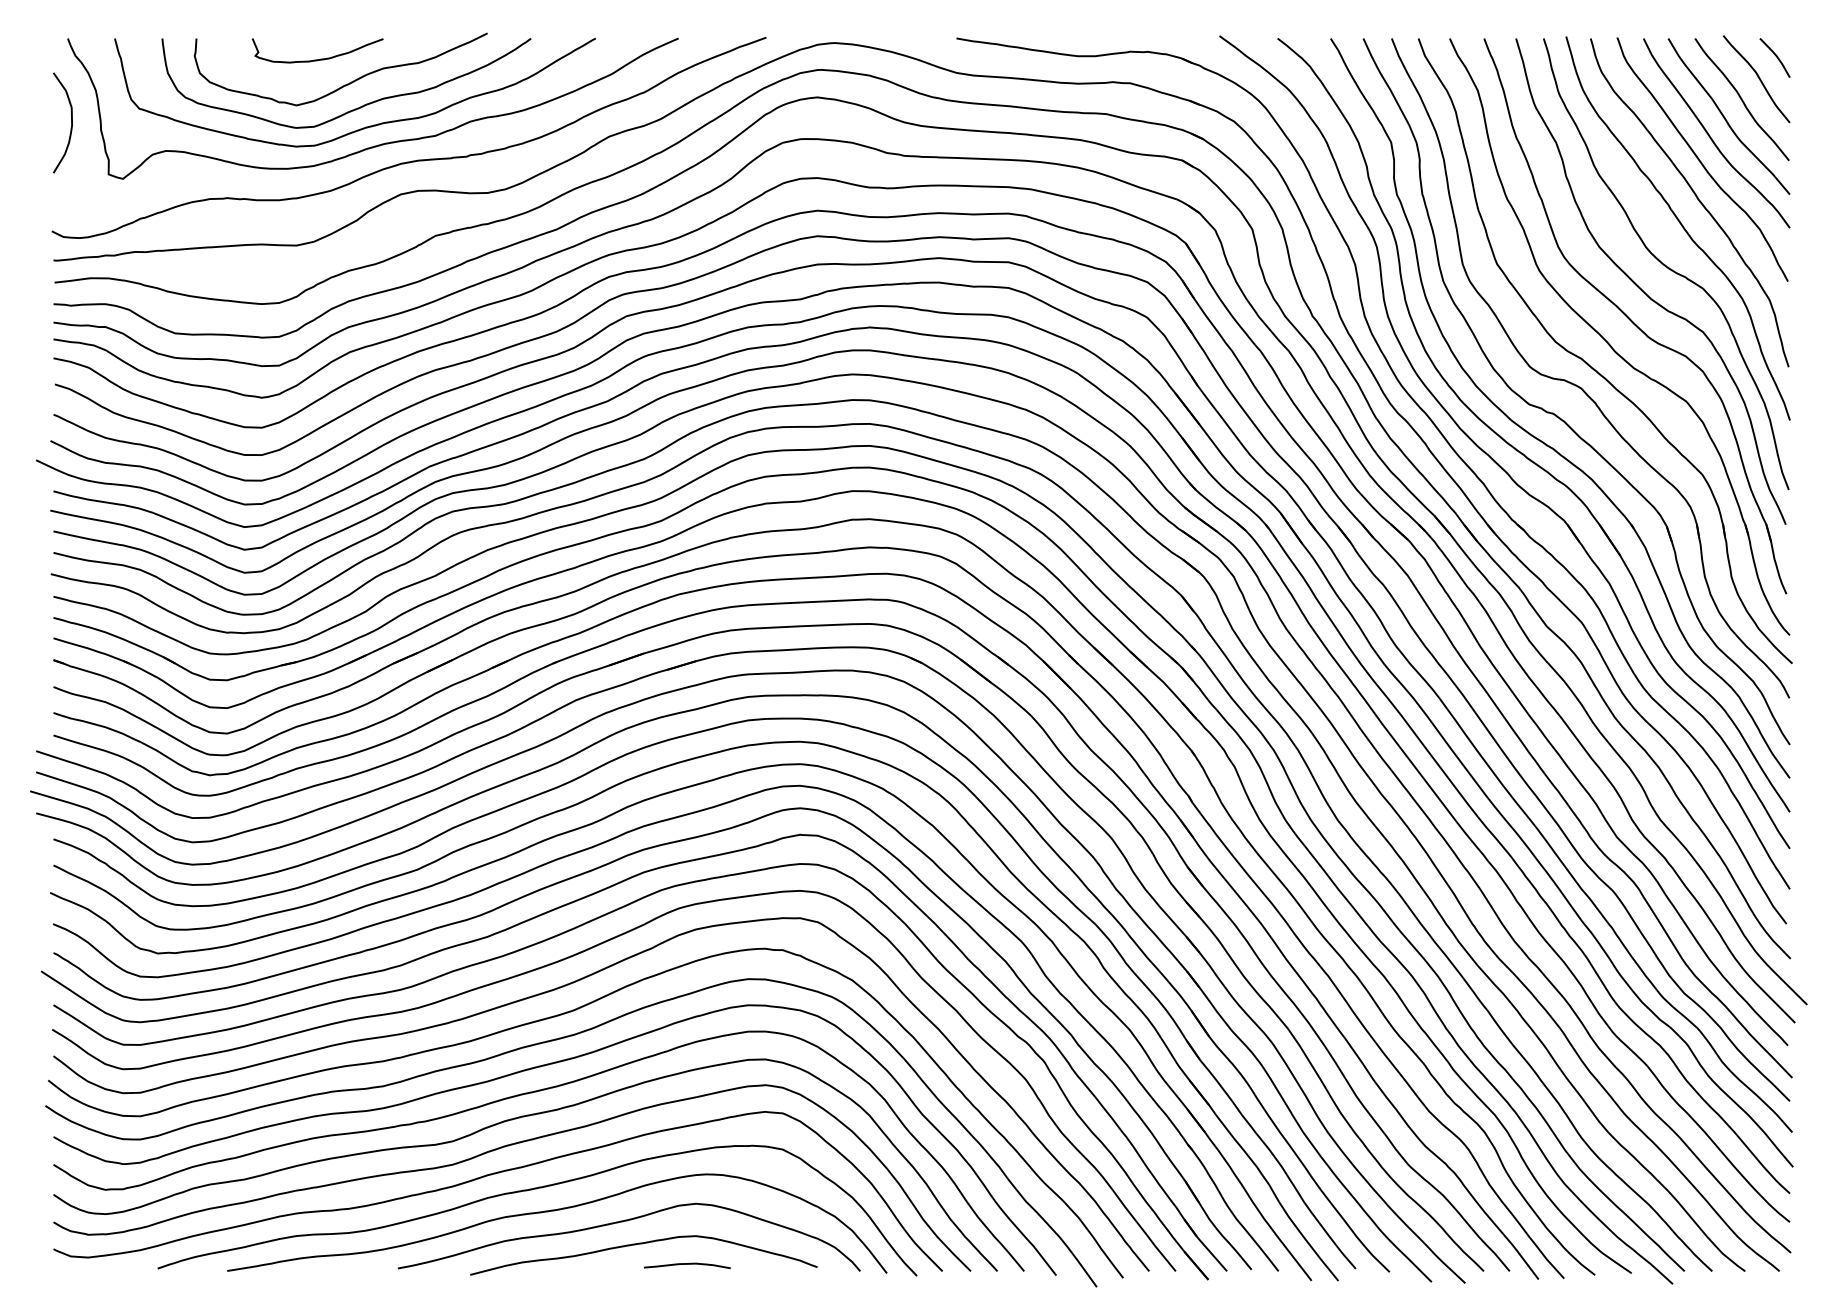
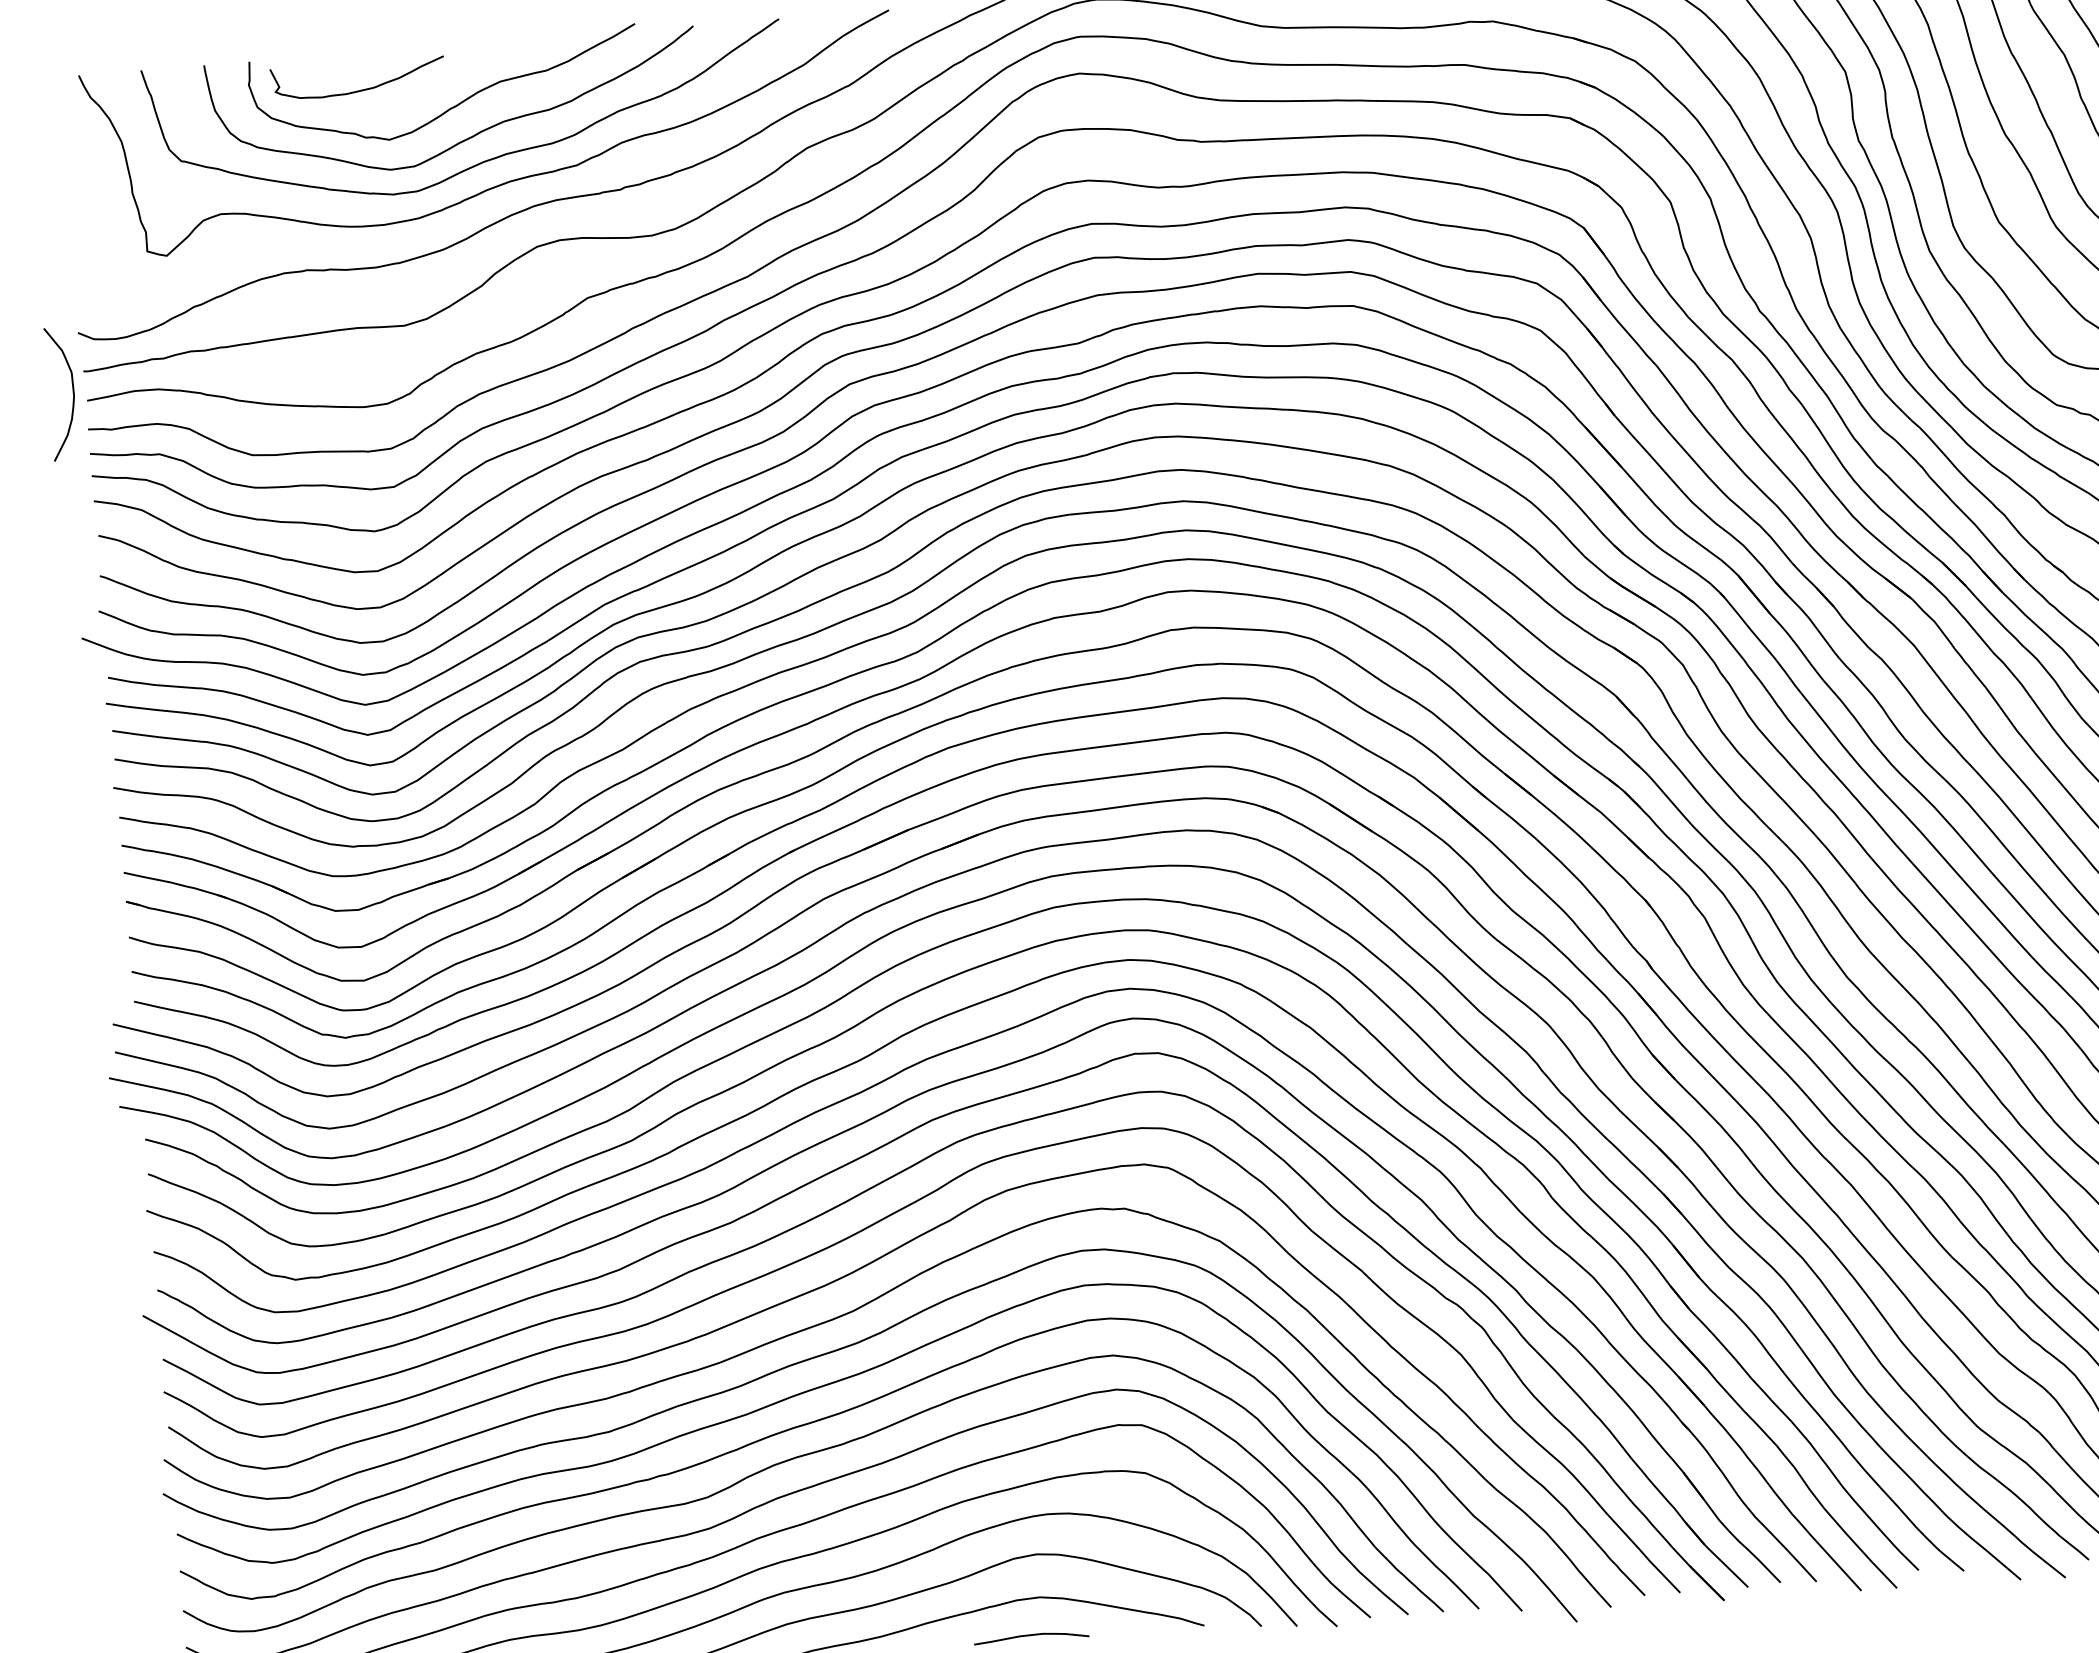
curve: (320, 58) -> (362, 88), moved
curve: (71, 122) -> (72, 392), moved

